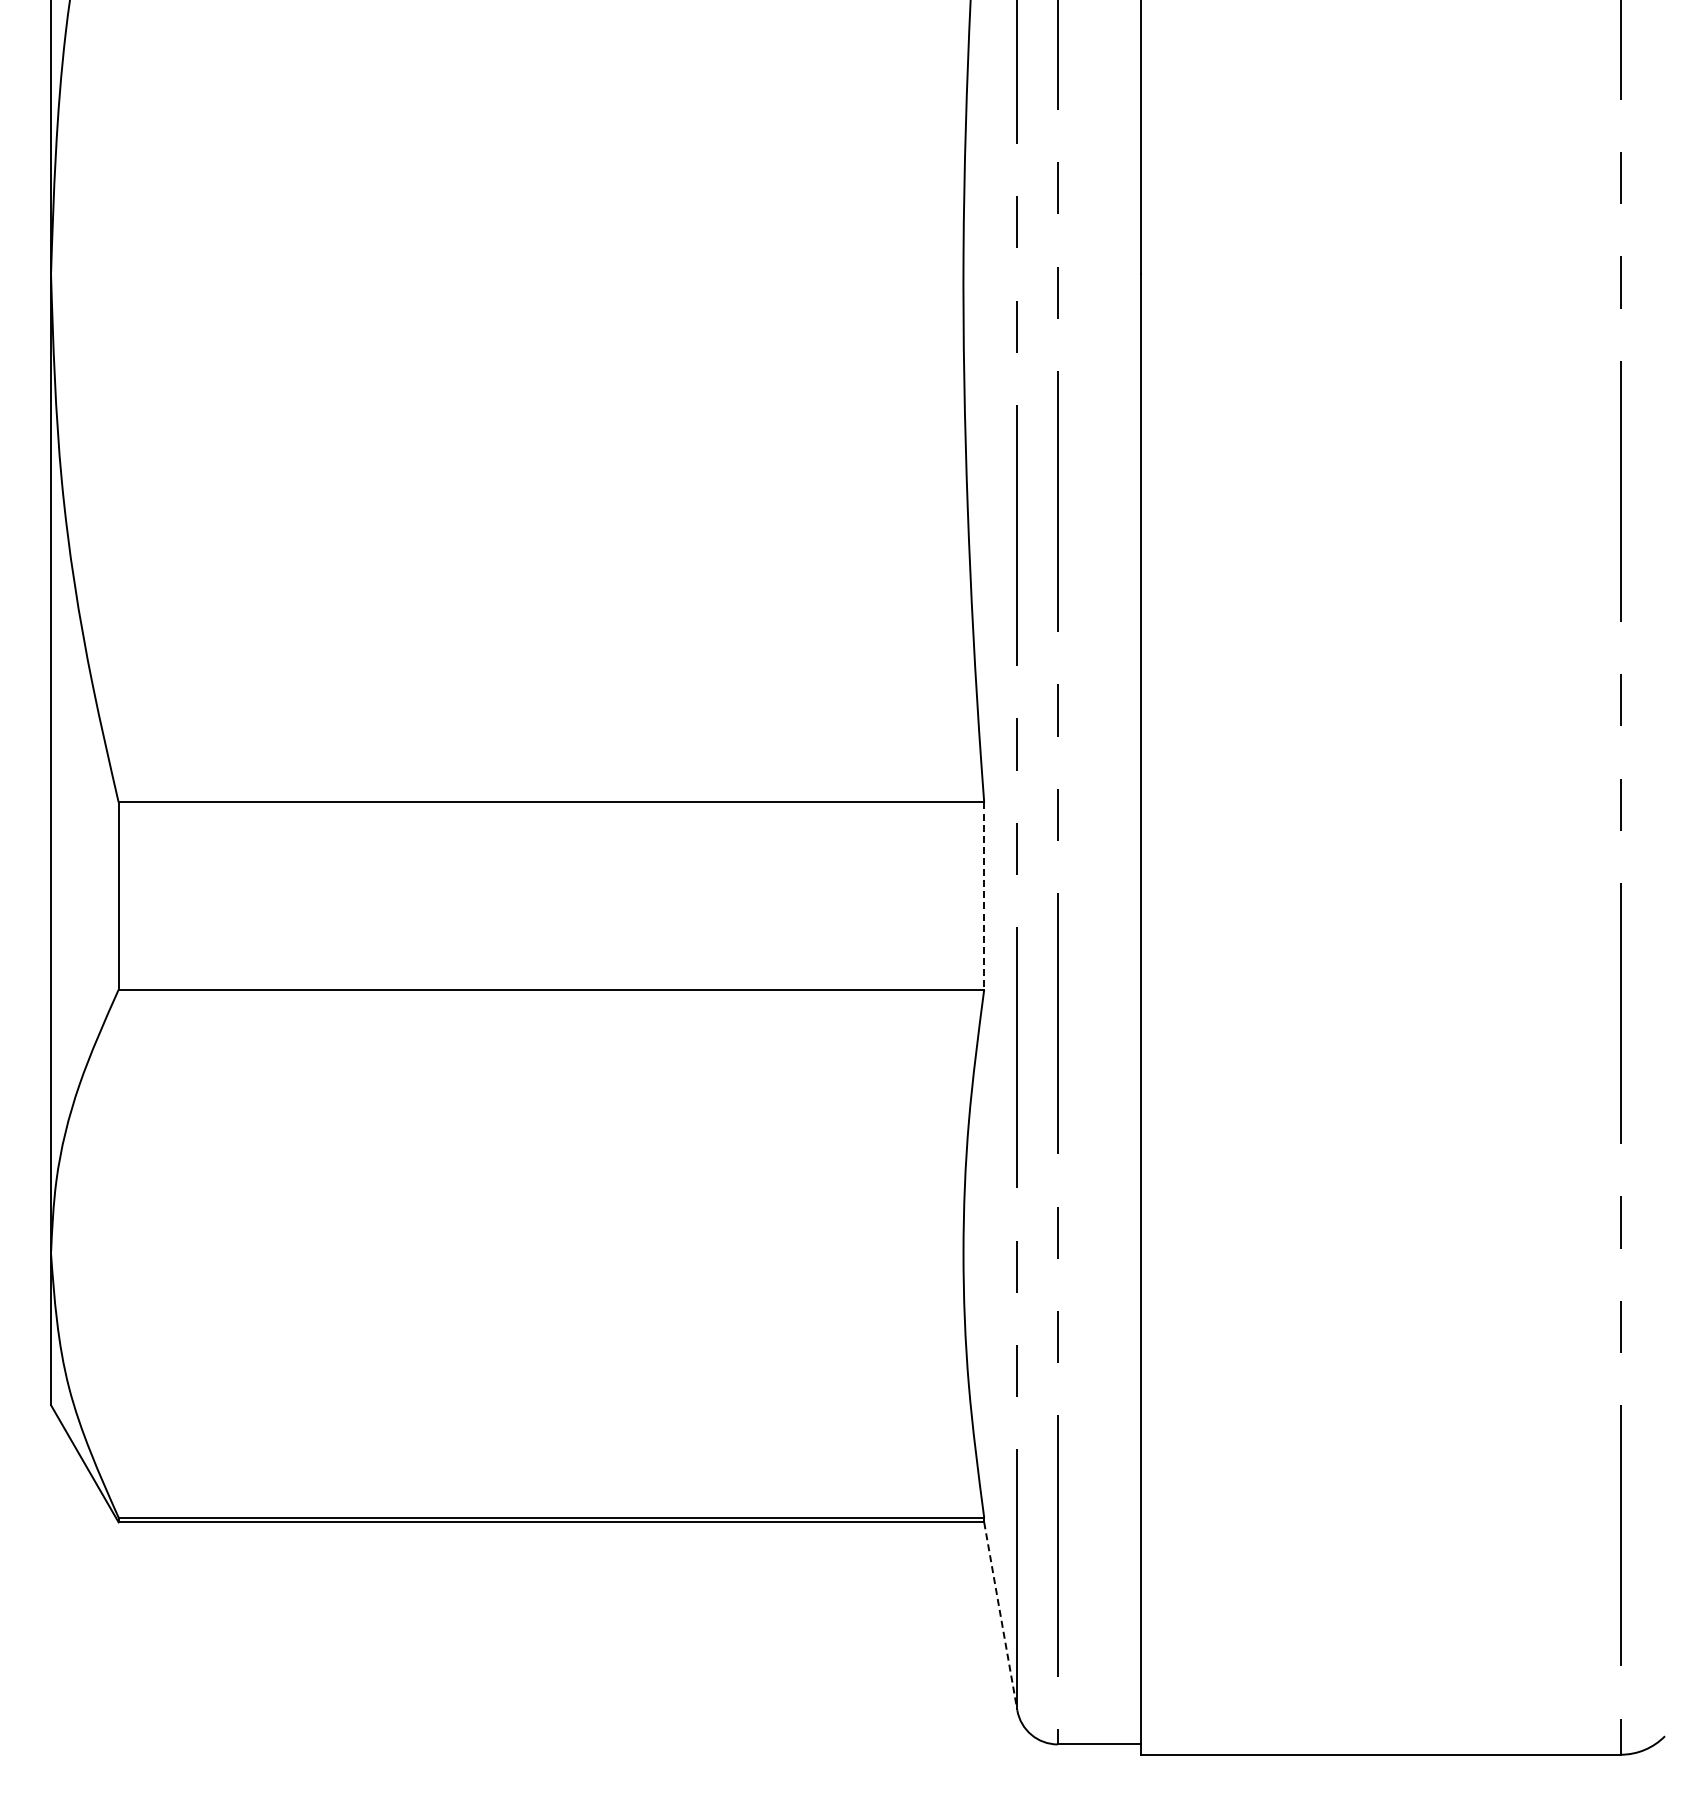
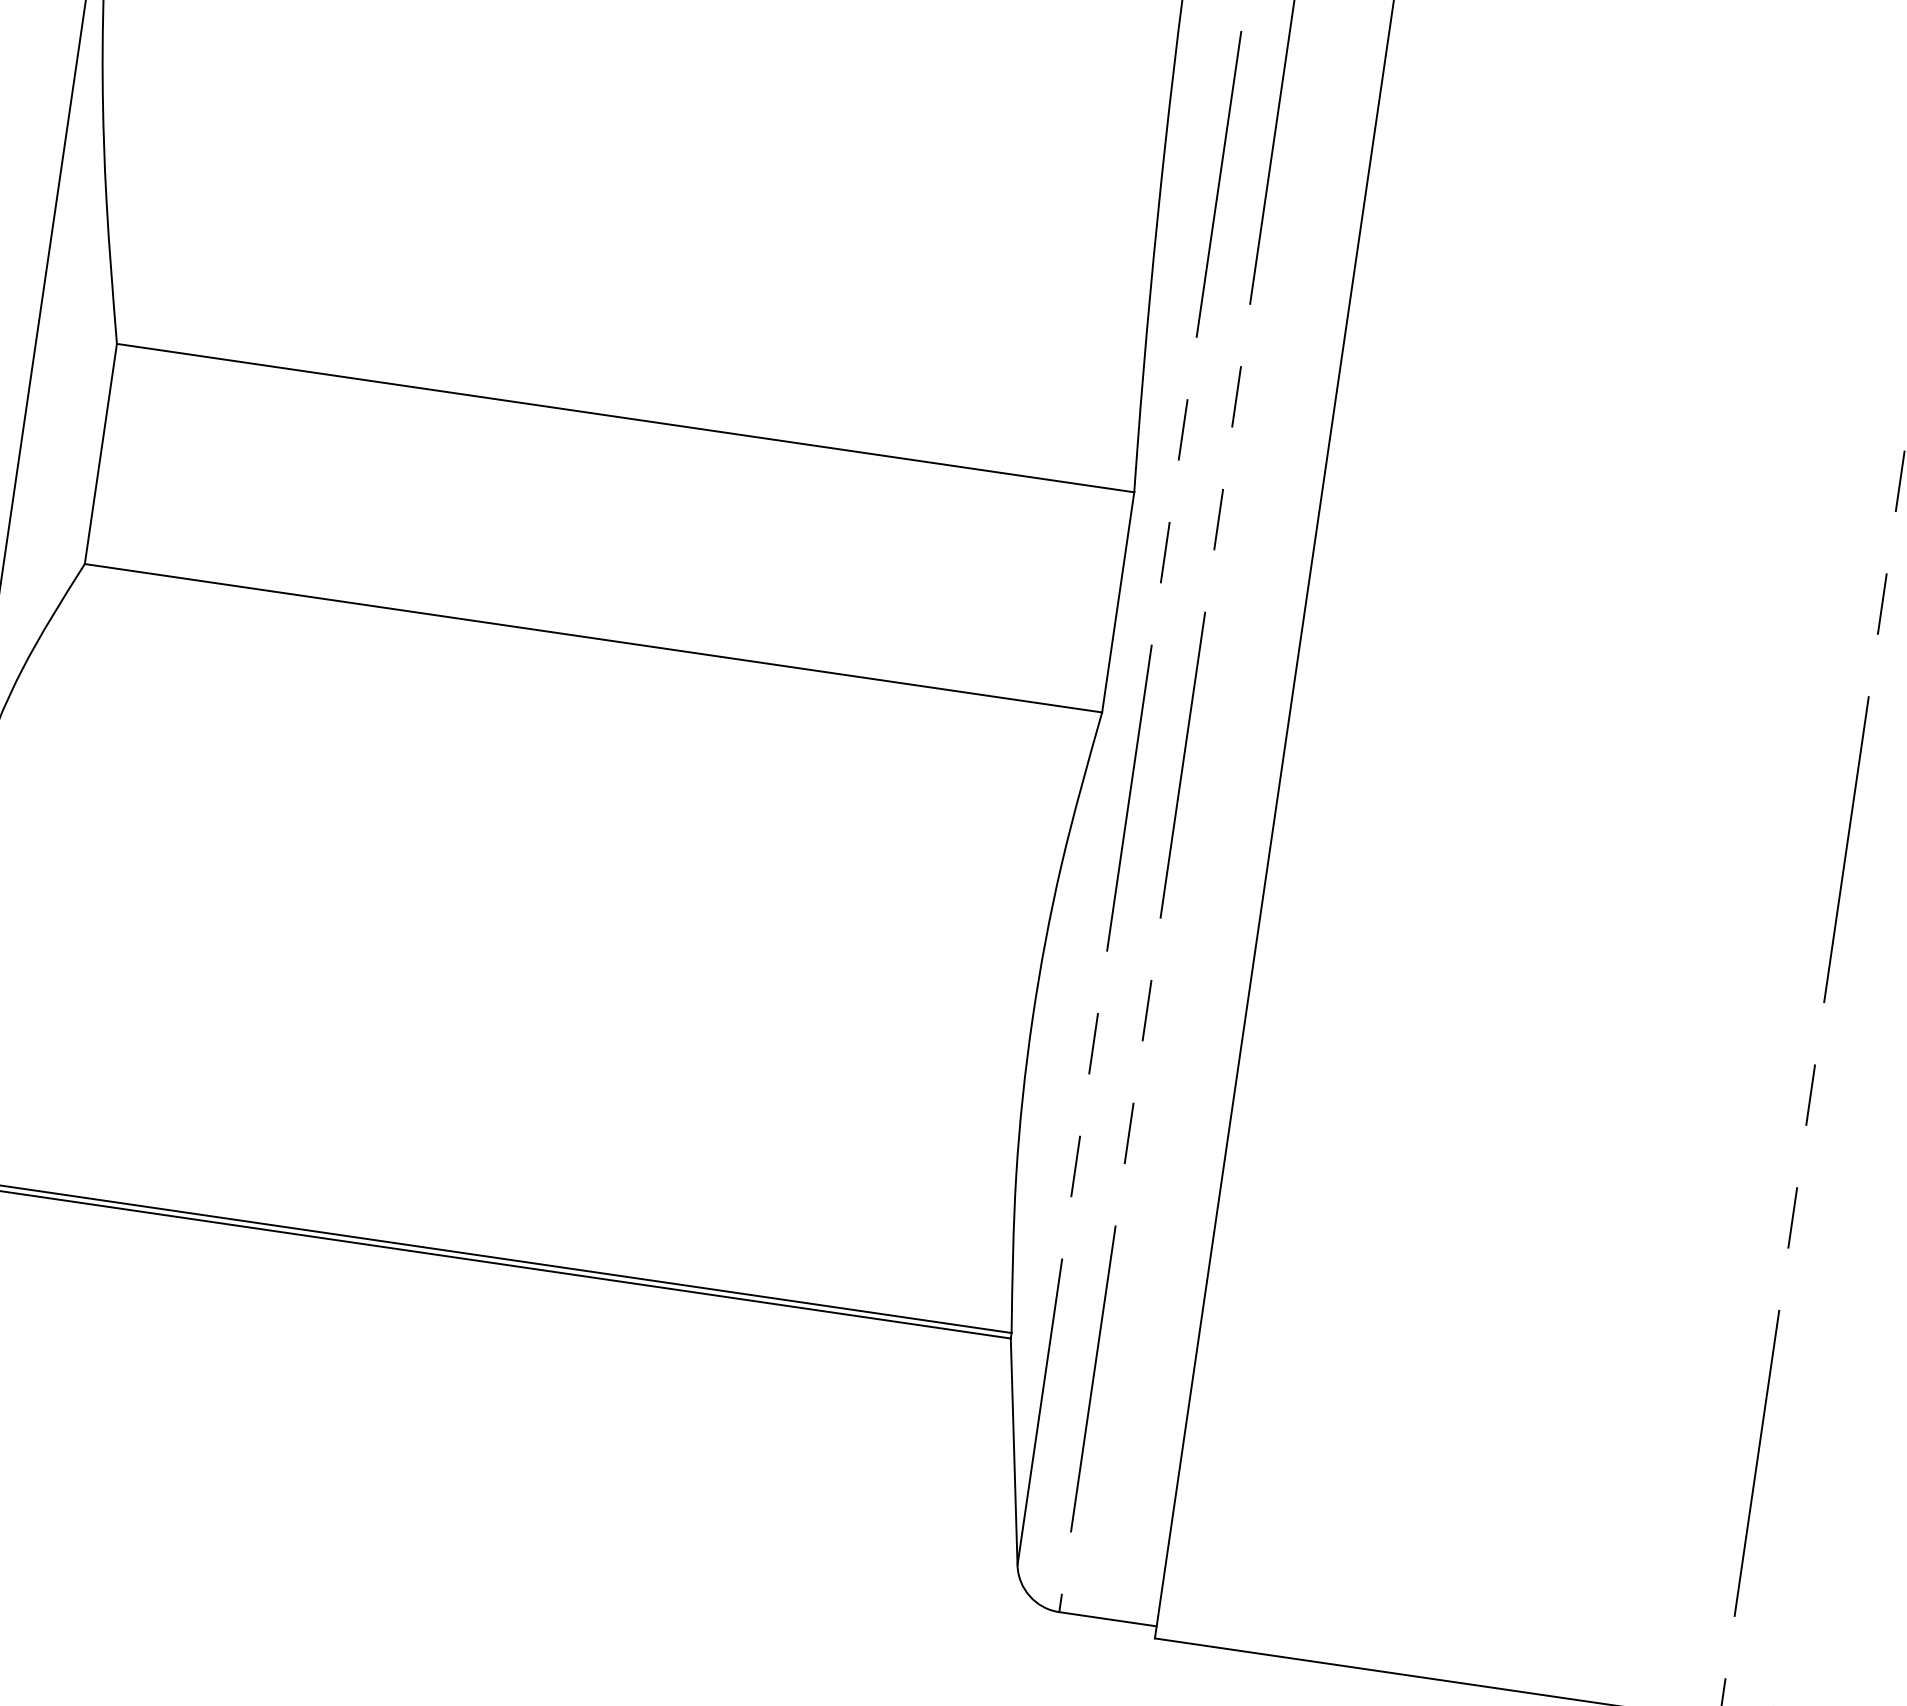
line: (984, 896) -> (1118, 602), dashed -> solid
line: (1000, 1616) -> (1013, 1451), dashed -> solid

